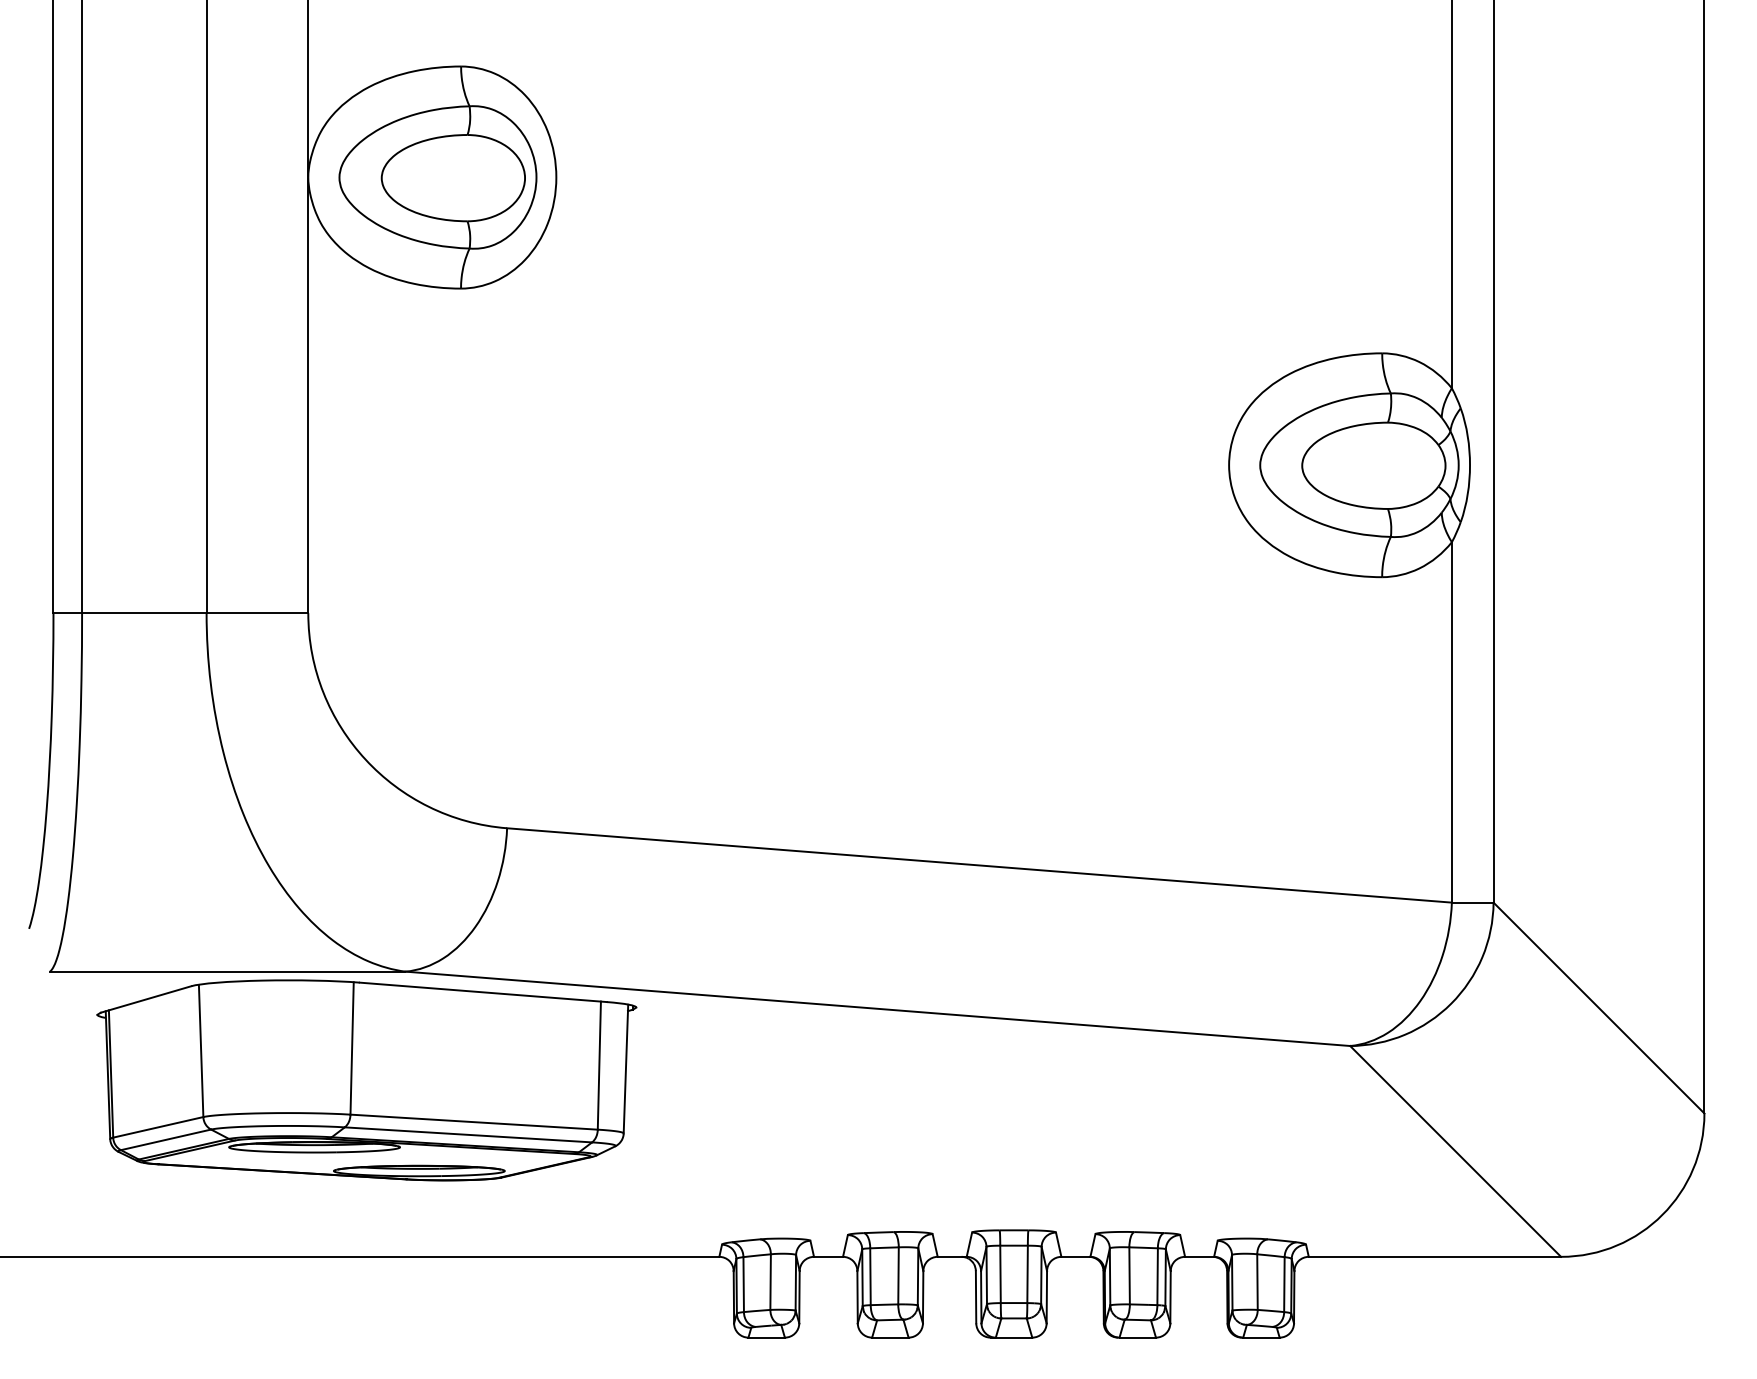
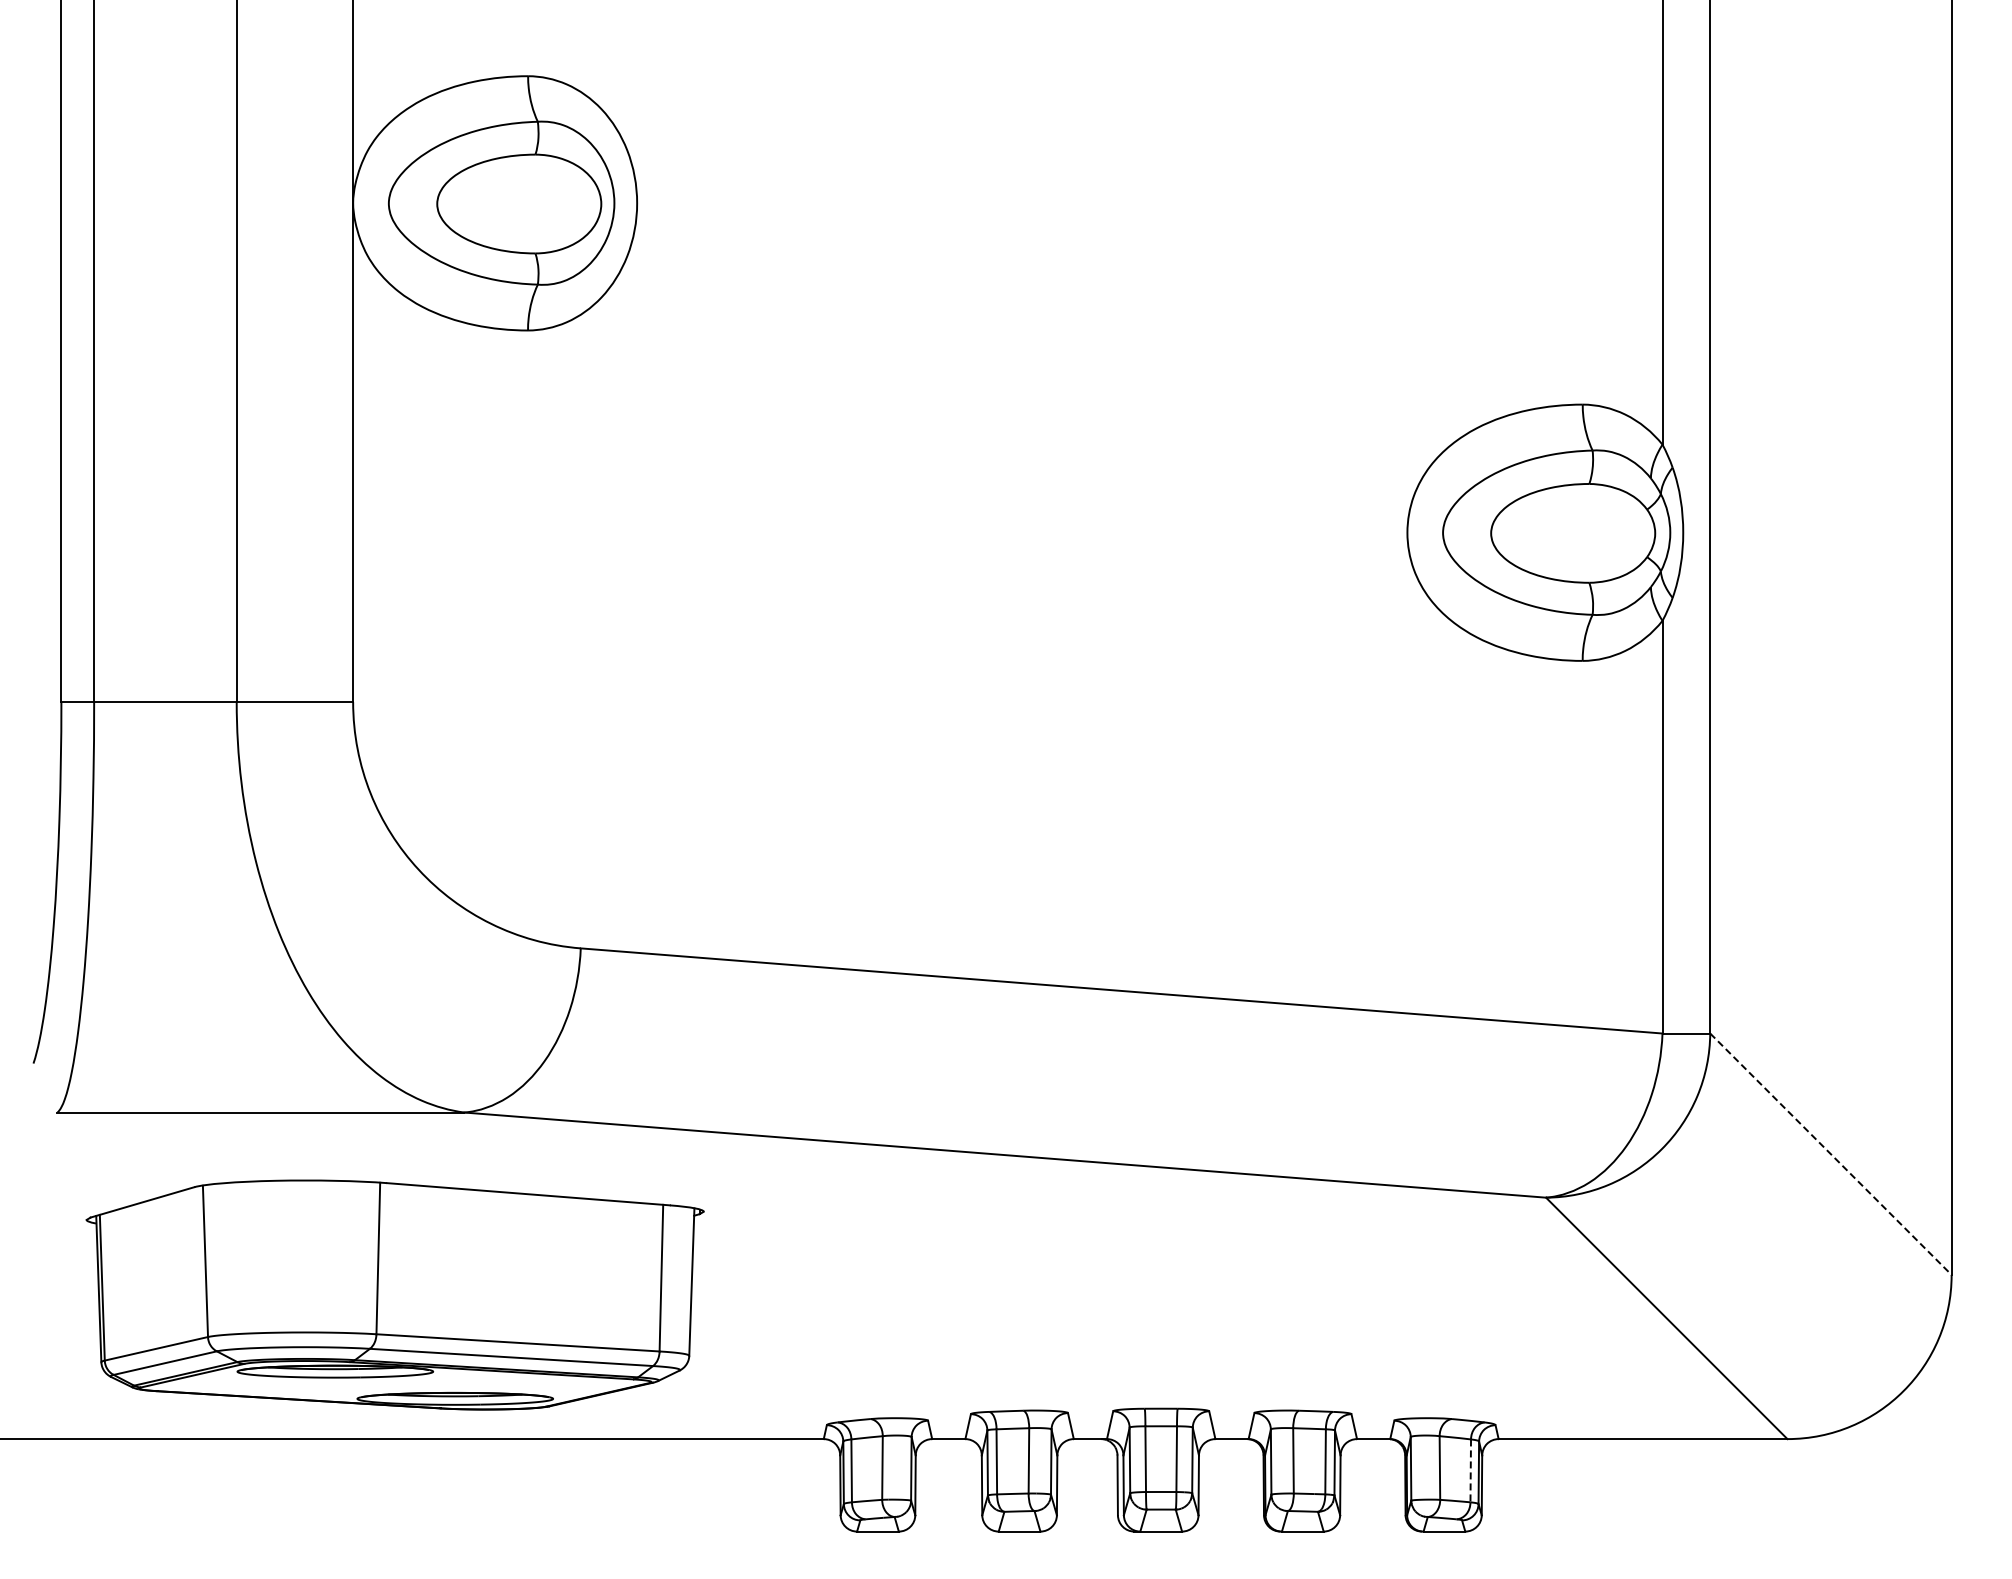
line: (1598, 1008) -> (1830, 1154), solid -> dashed
part: (366, 1079) -> (394, 1294), moved
line: (1284, 1285) -> (1470, 1471), solid -> dashed

